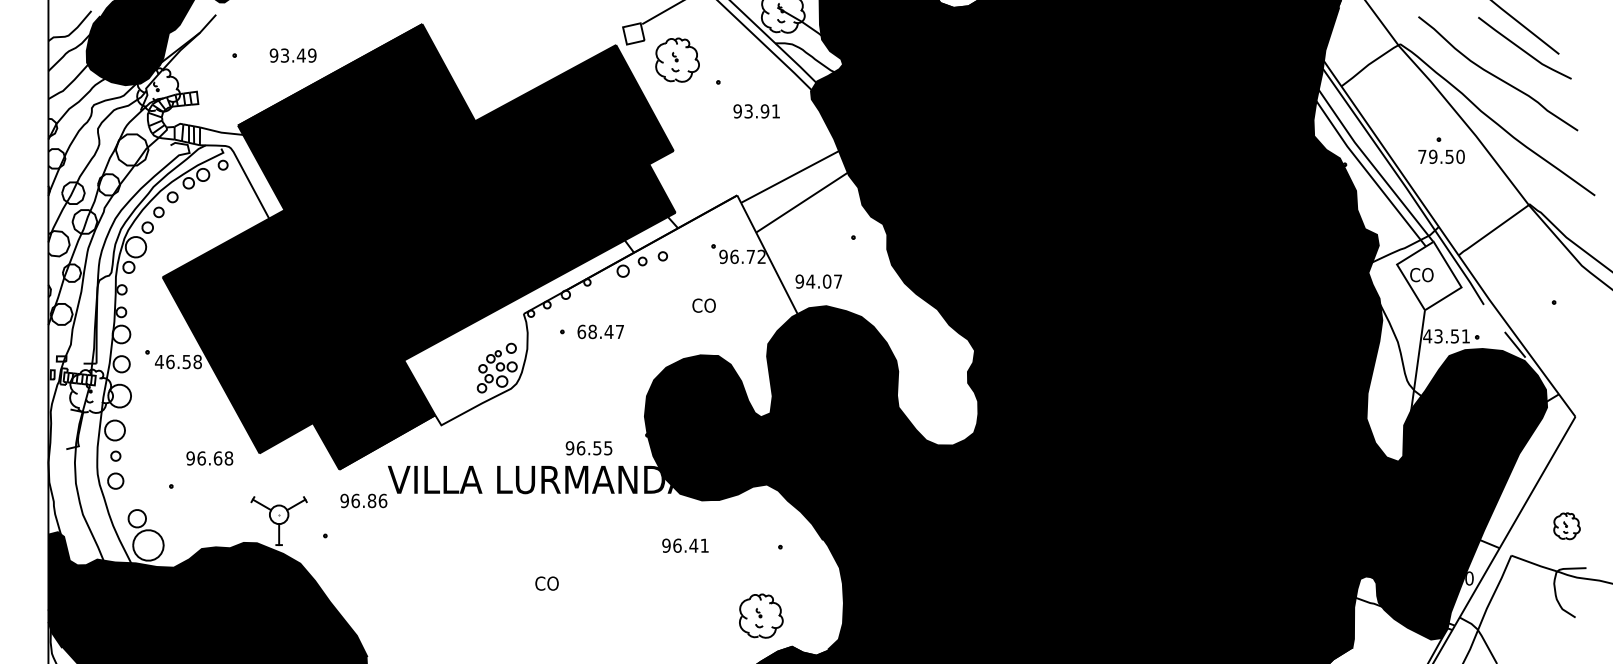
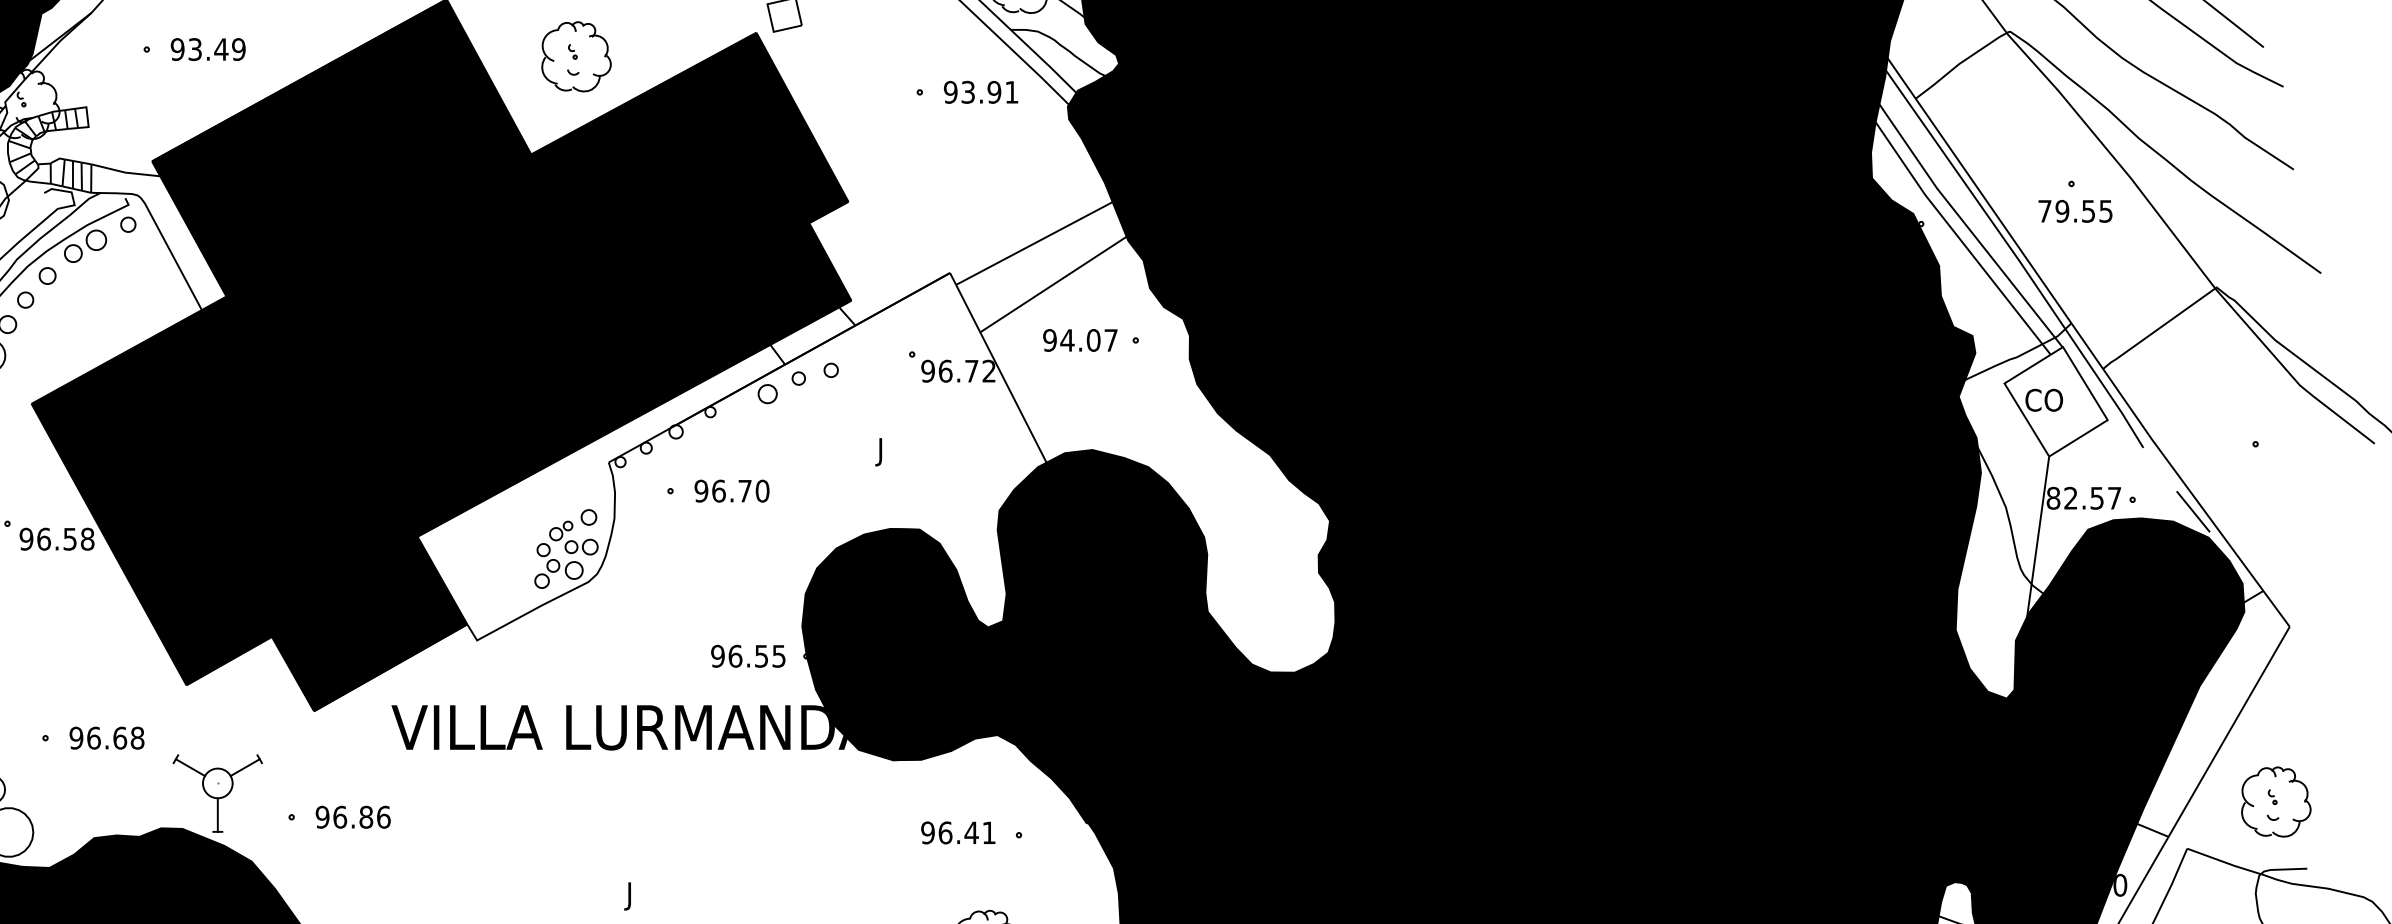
text: (292, 55) -> (207, 49), moved
part: (677, 59) -> (576, 55), moved
text: (756, 111) -> (980, 92), moved
text: (1460, 156) -> (2105, 210), 79.50 -> 79.55
text: (818, 281) -> (1079, 340), moved
text: (702, 307) -> (894, 452), CO -> J
text: (600, 331) -> (731, 490), 68.47 -> 96.70
text: (1446, 336) -> (2083, 498), 43.51 -> 82.57
text: (158, 361) -> (24, 538), 46.58 -> 96.58
text: (588, 448) -> (747, 656), moved
text: (209, 458) -> (106, 738), moved
text: (363, 500) -> (352, 816), moved
part: (1566, 525) -> (2275, 800), size x1.67
text: (685, 545) -> (958, 832), moved
text: (545, 585) -> (643, 896), CO -> J

